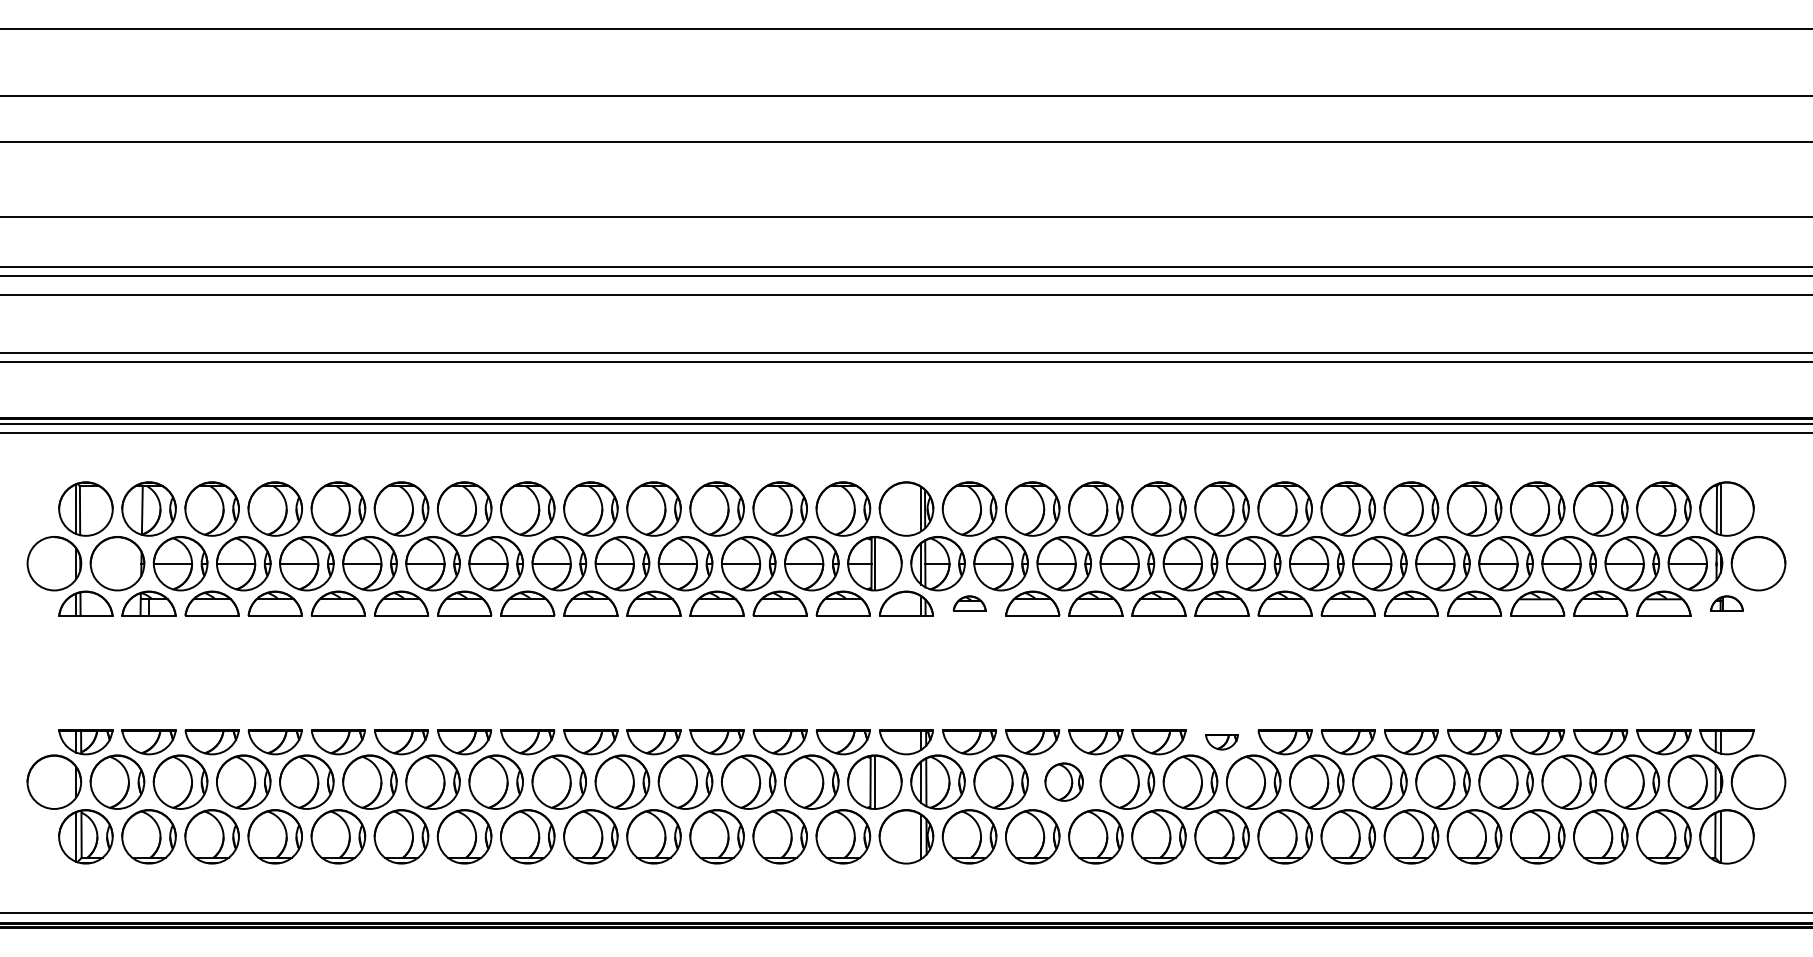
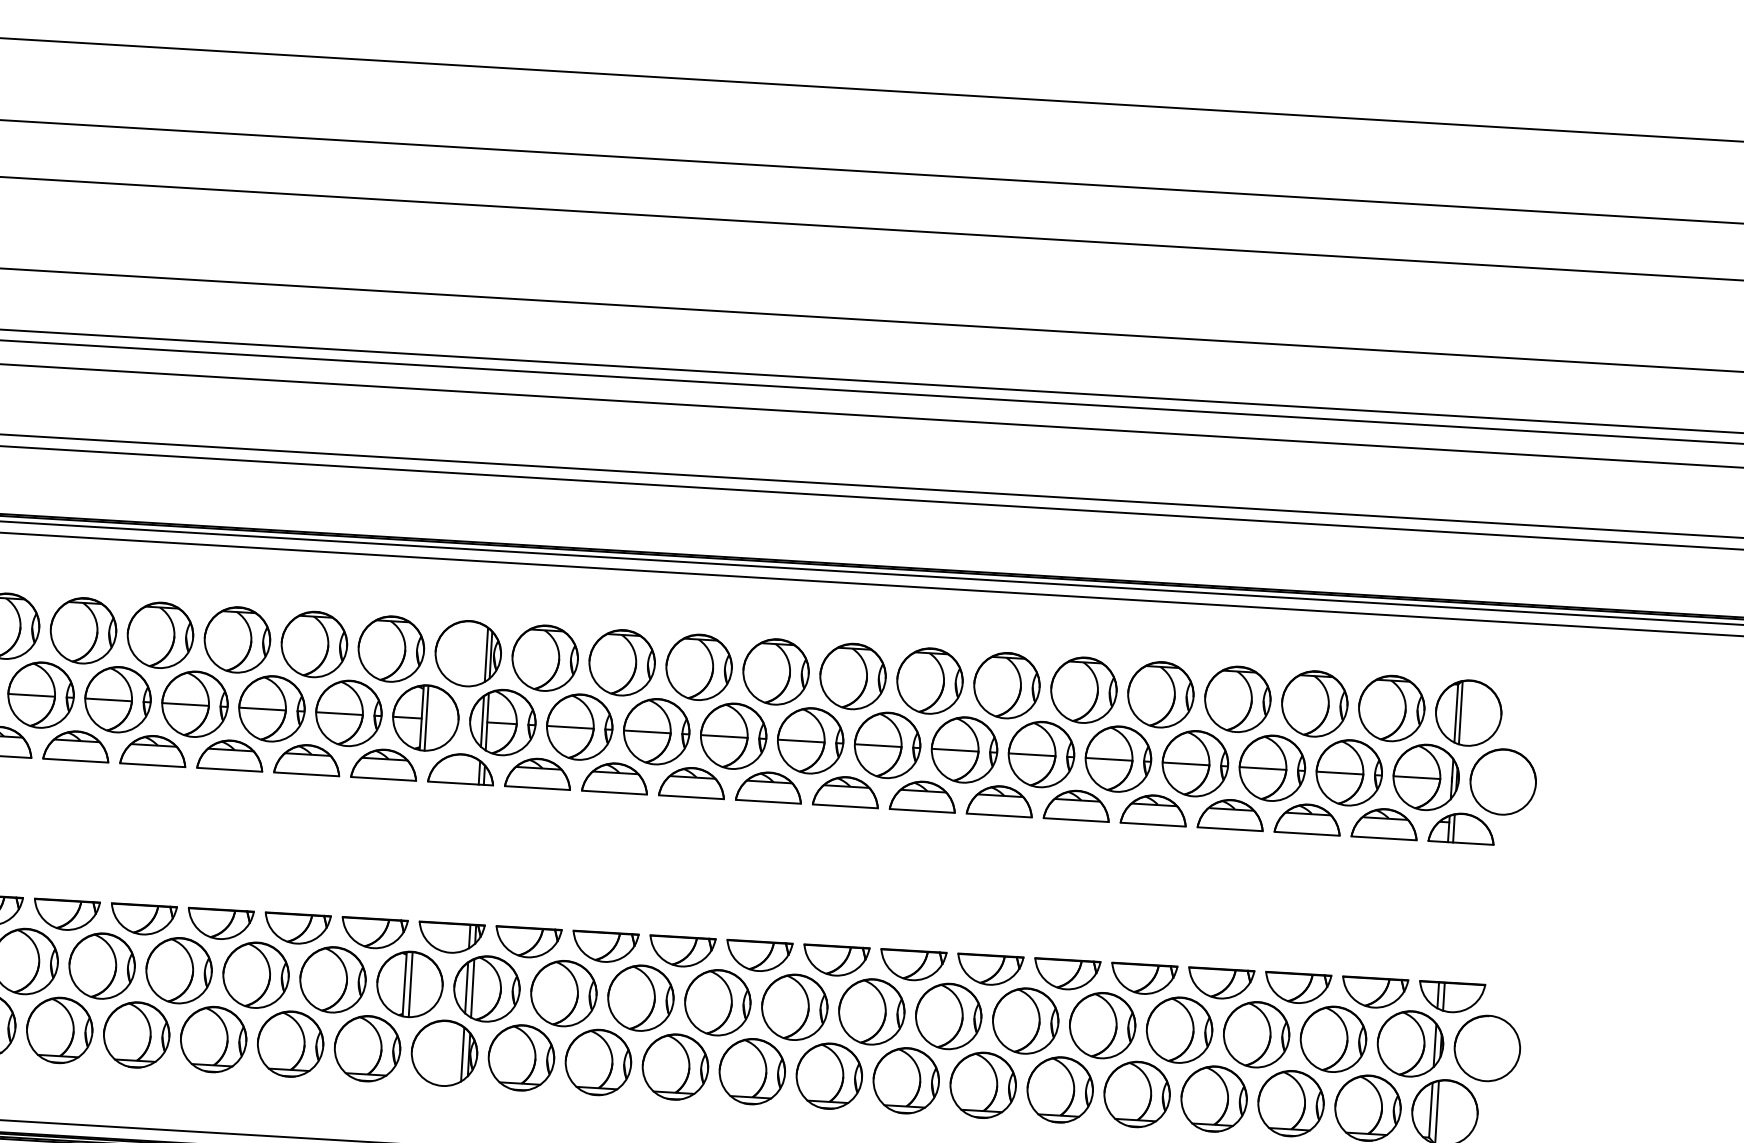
part: (969, 603) -> (538, 773), size x1.67
part: (1726, 603) -> (1461, 828), size x1.67
part: (1221, 742) -> (835, 961), size x1.67
part: (1063, 781) -> (639, 997), size x1.43

